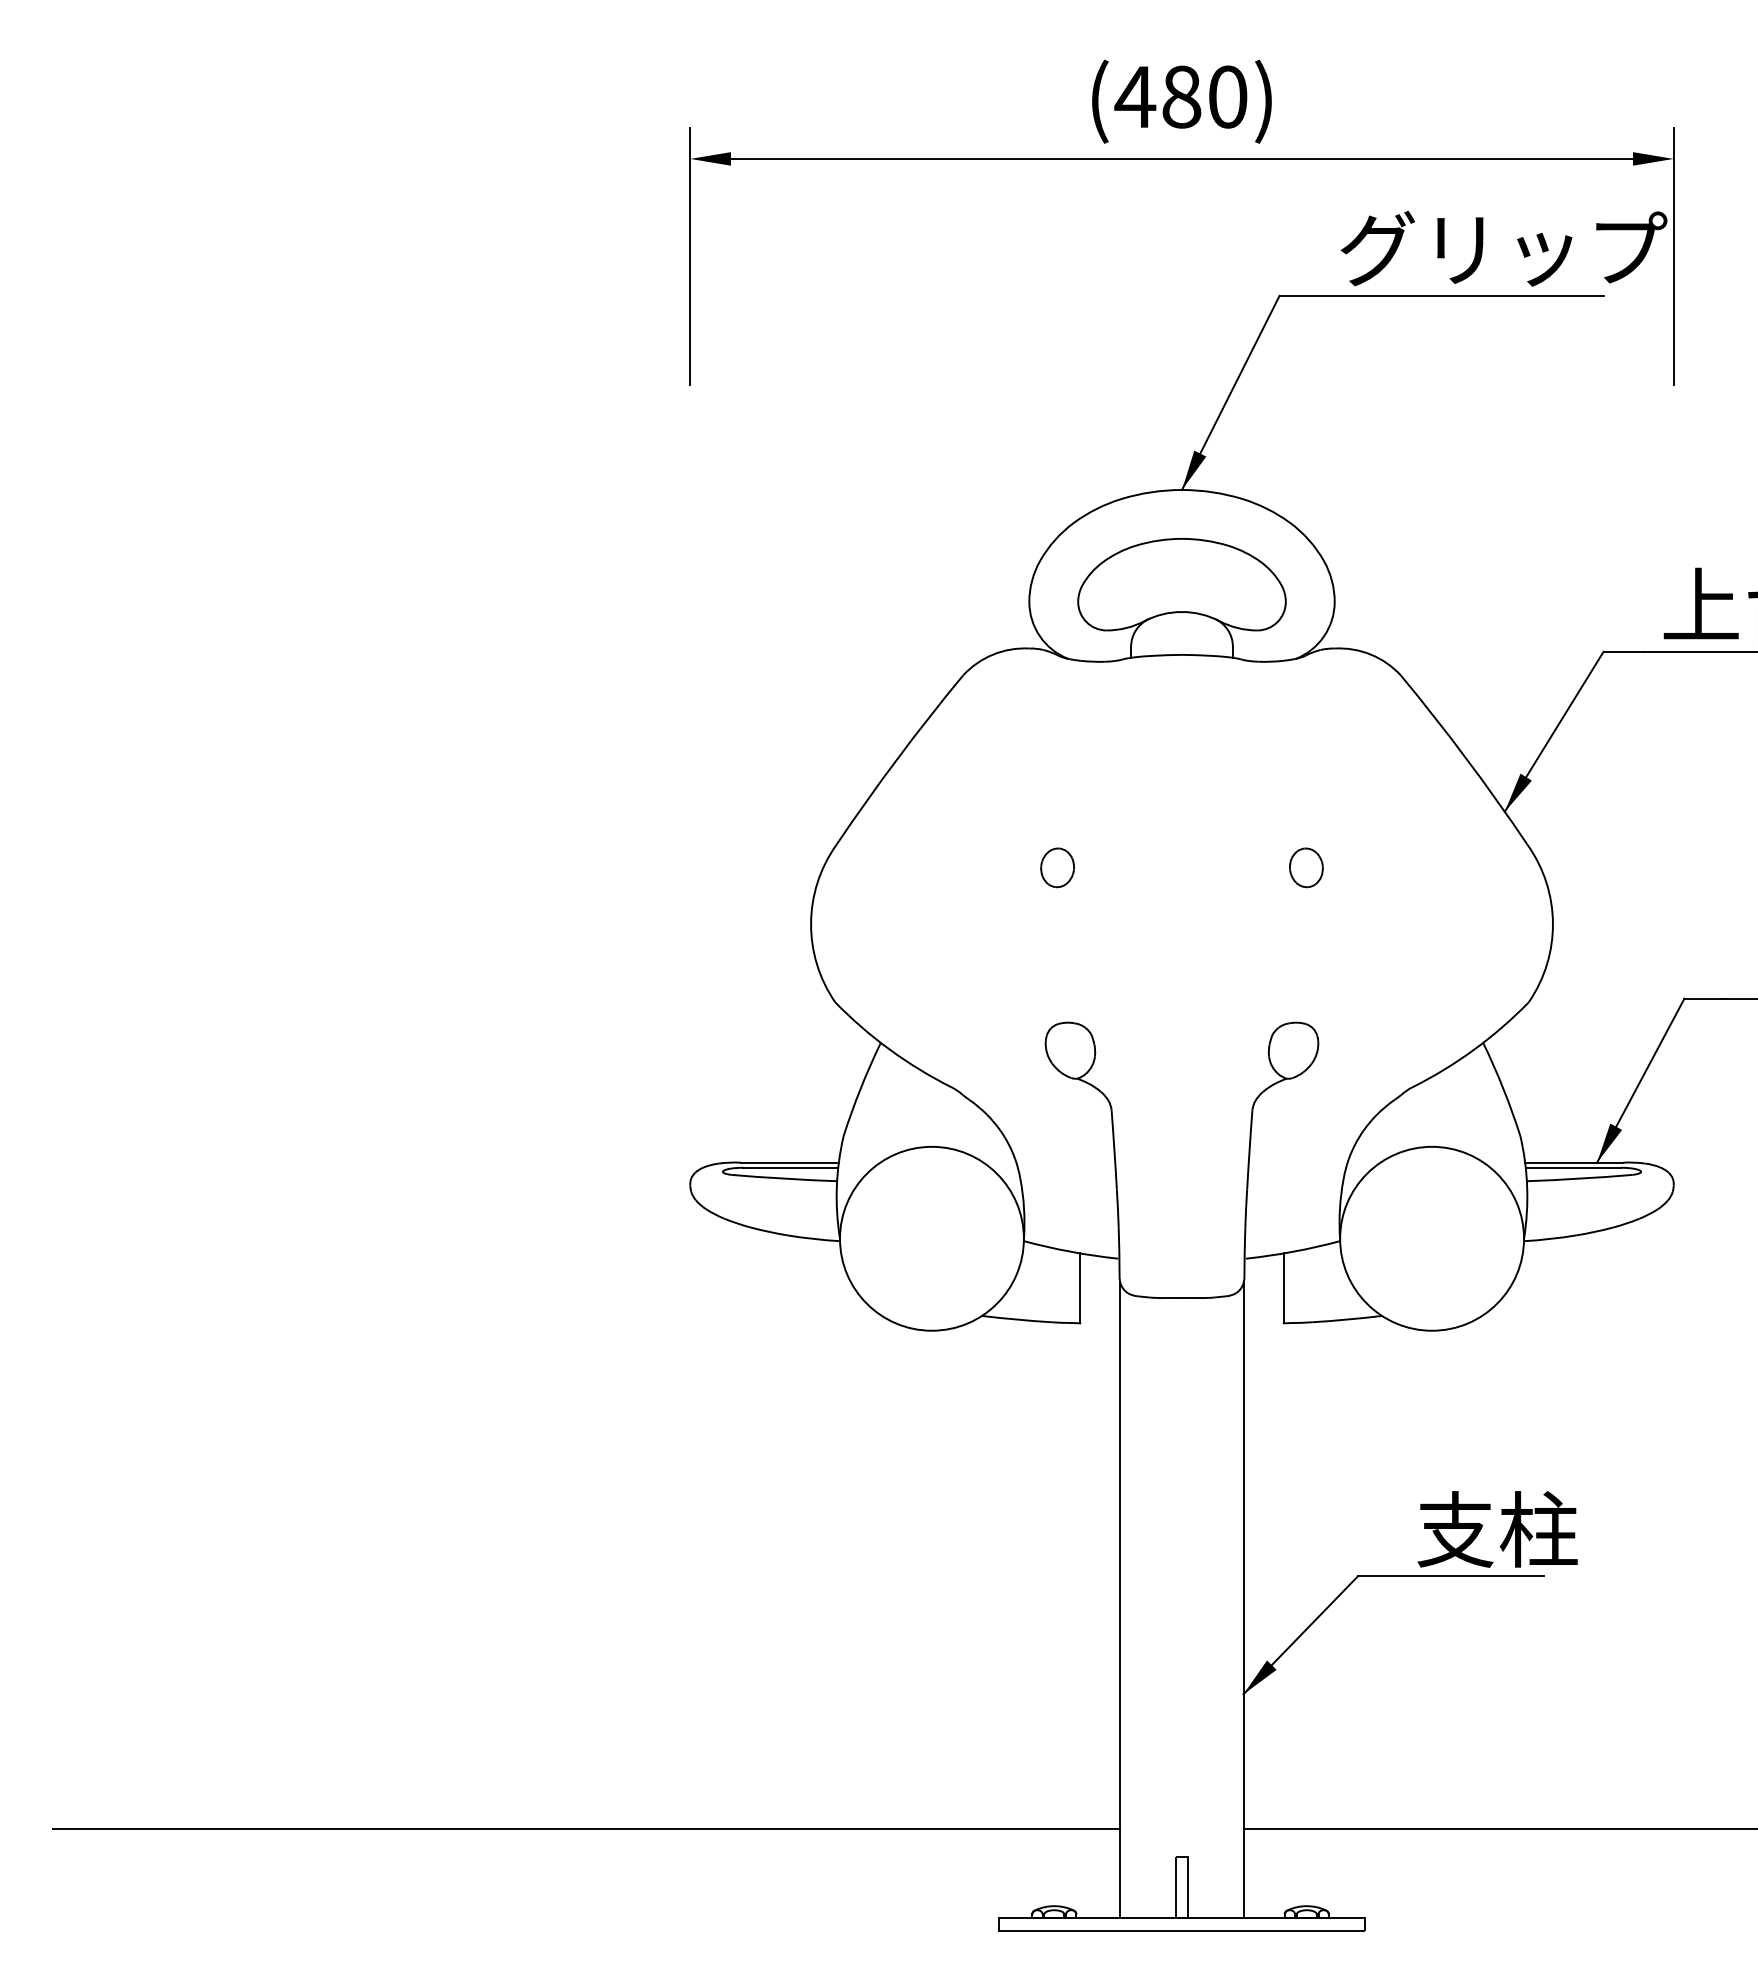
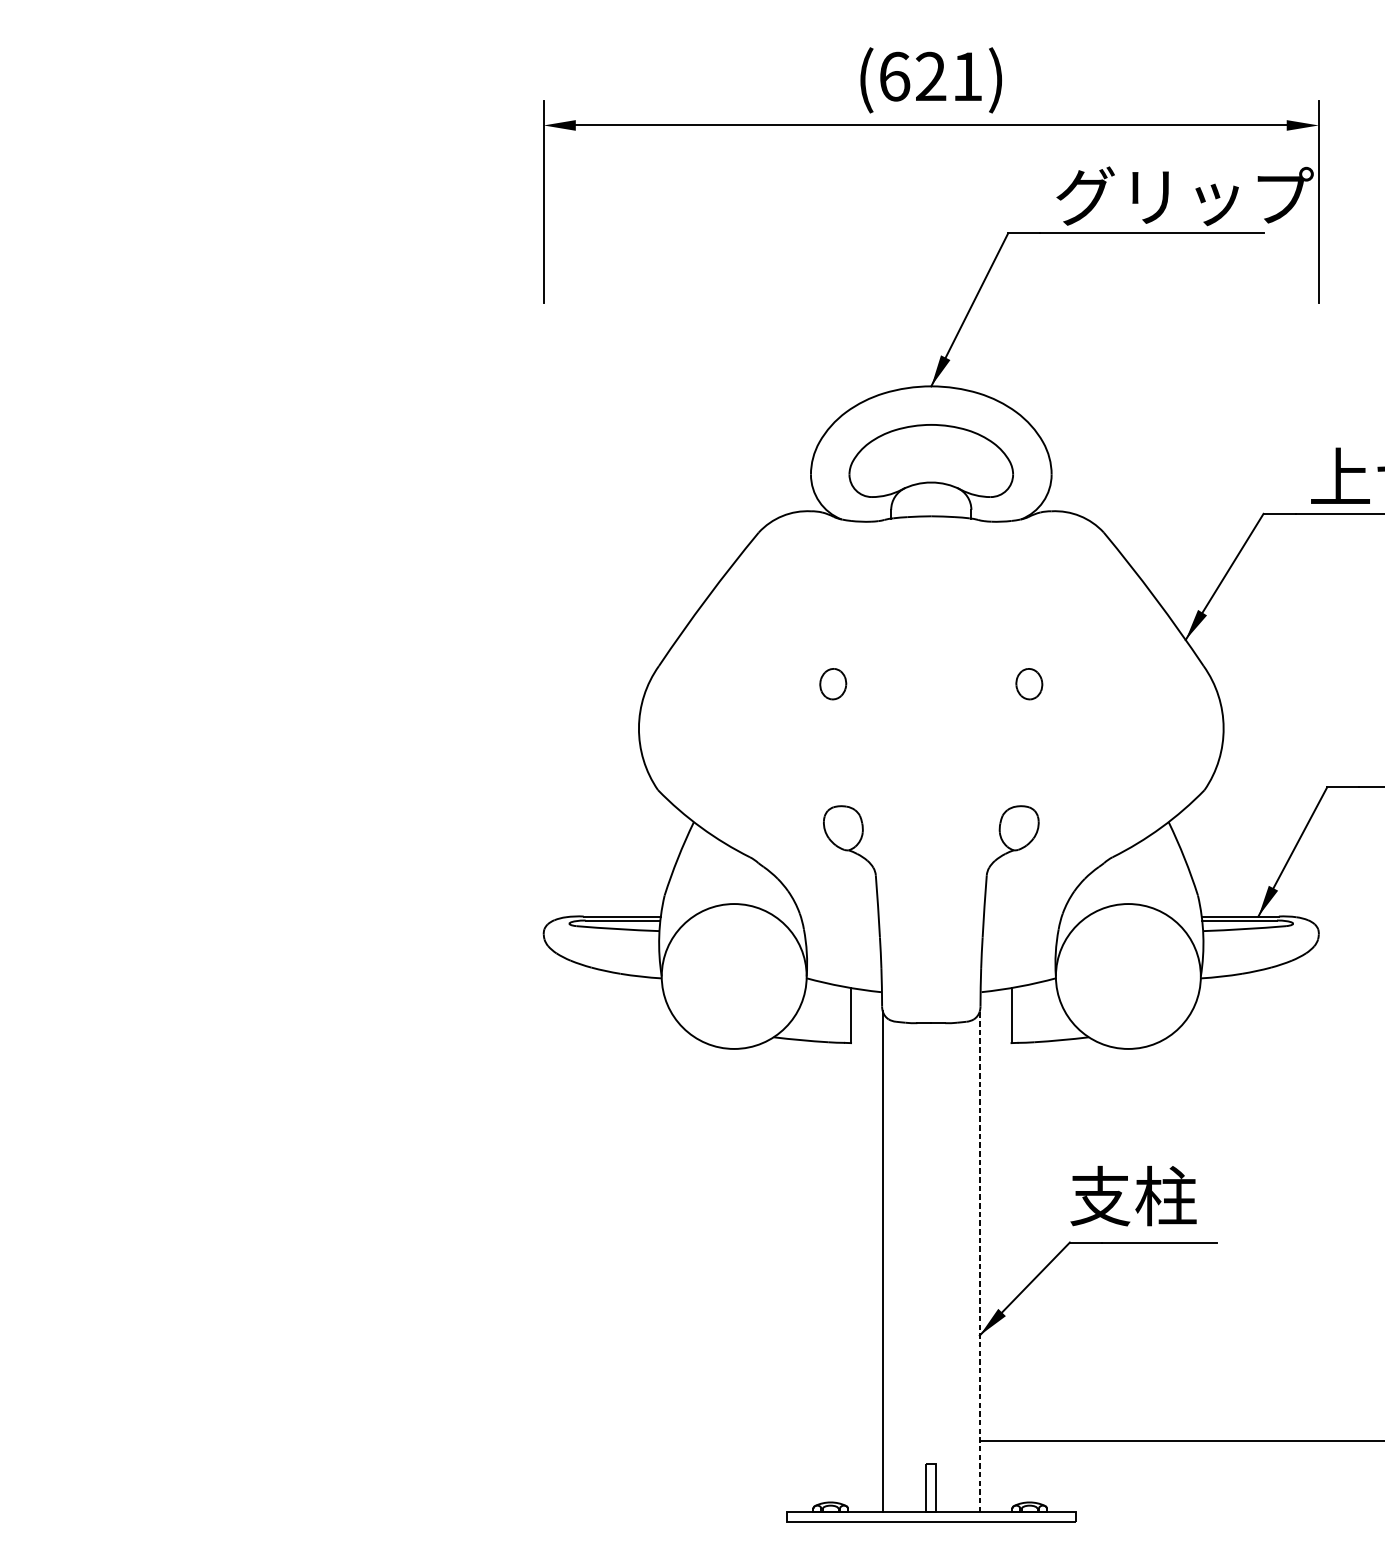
text: (1180, 96) -> (930, 76), (480) -> (621)
text: (1497, 1529) -> (1133, 1196), moved
line: (1243, 1600) -> (979, 1261), solid -> dashed
line: (586, 1828) -> (461, 1441), removed

